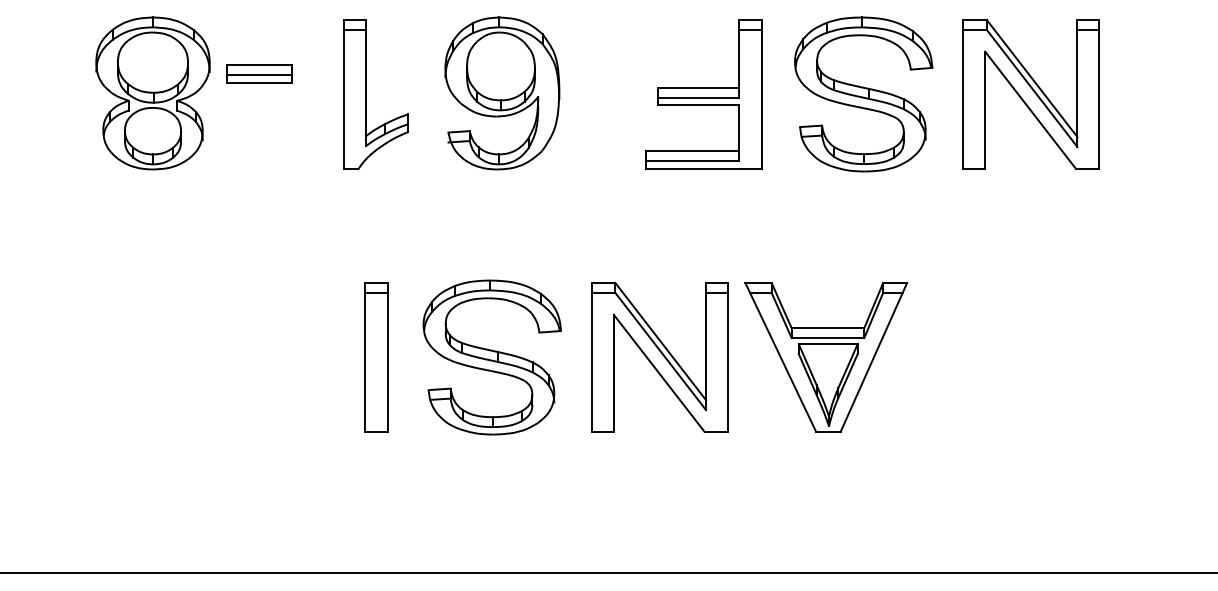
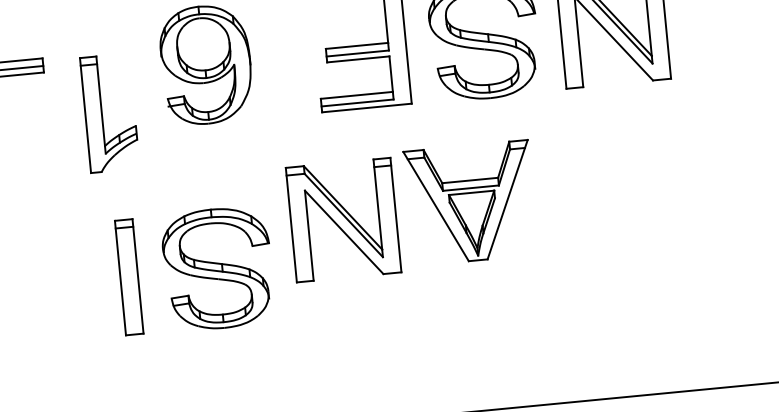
part: (366, 94) -> (102, 113), moved
part: (659, 357) -> (343, 220), moved
part: (826, 357) -> (471, 203), moved

